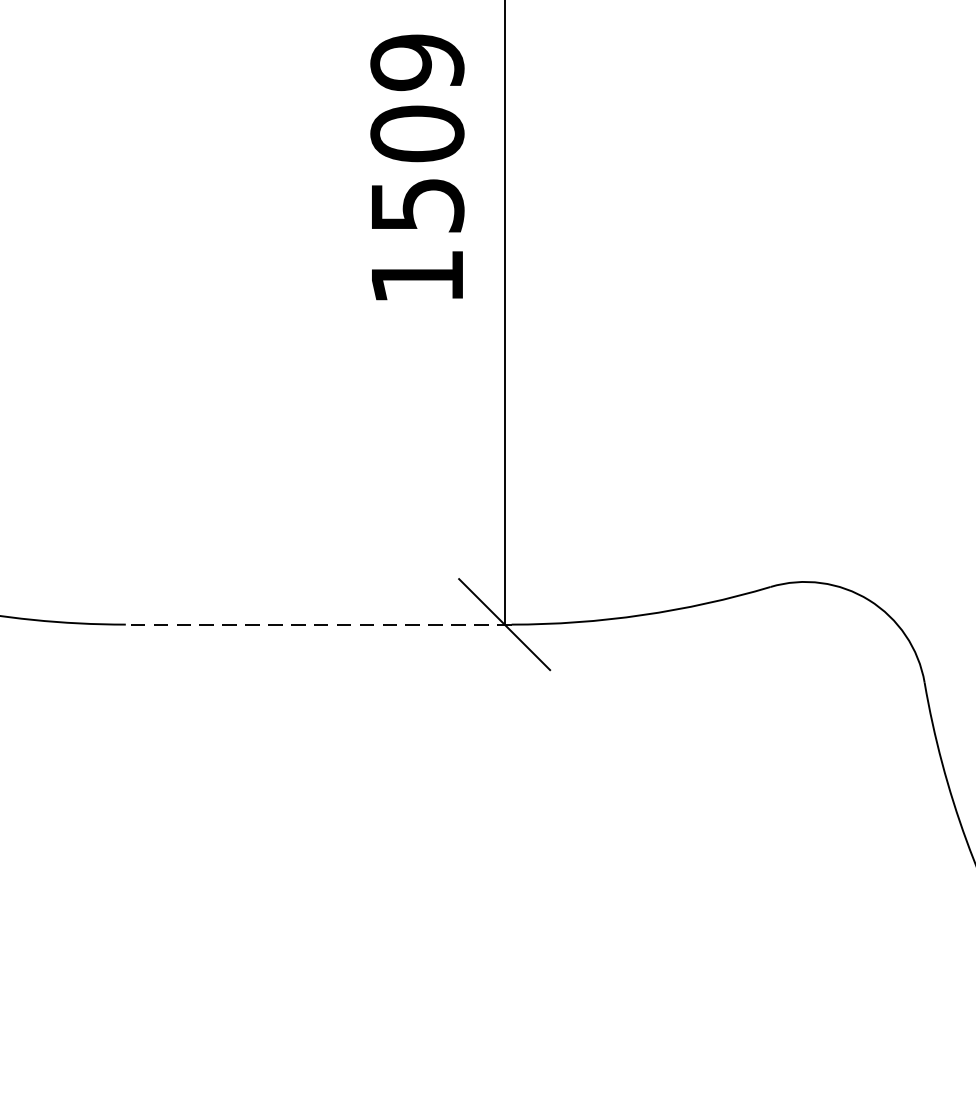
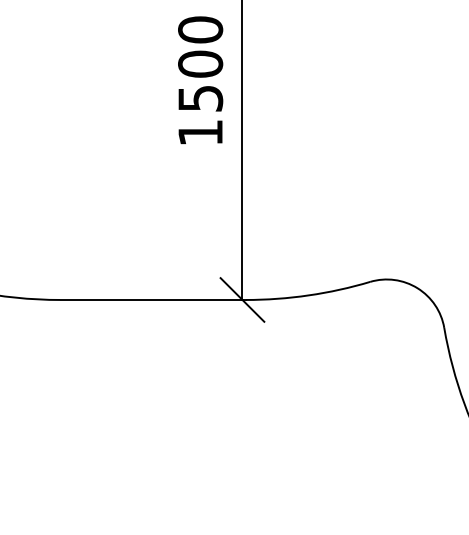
text: (417, 61) -> (200, 29), 1509 -> 1500
line: (319, 623) -> (153, 299), dashed -> solid

